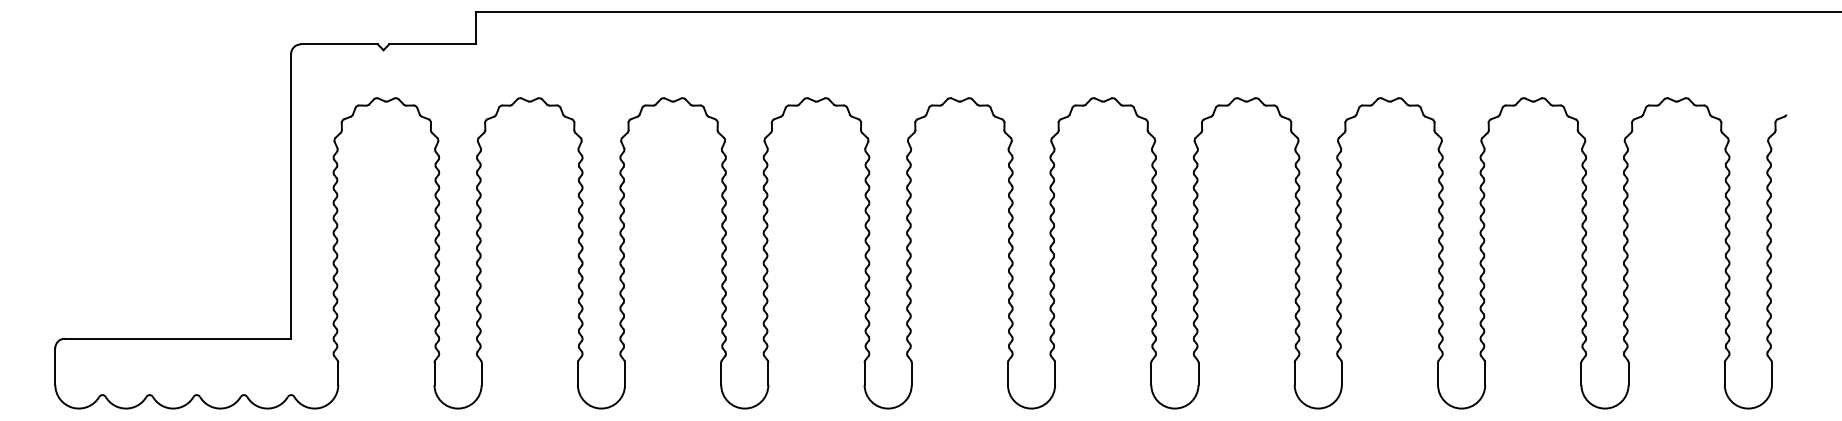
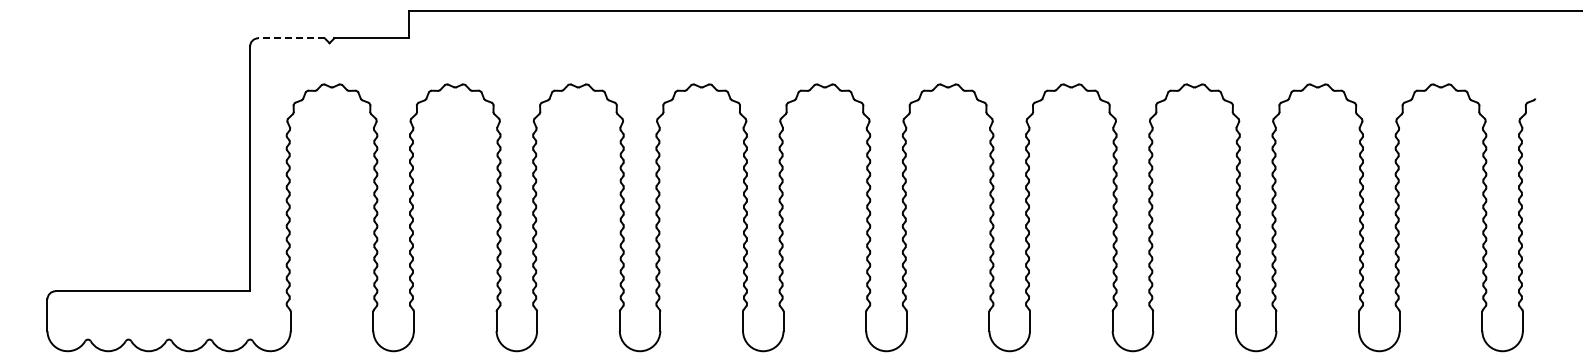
line: (339, 44) -> (291, 38), solid -> dashed

